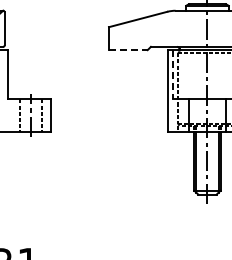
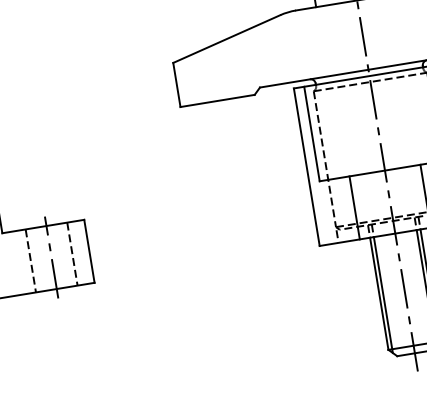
line: (128, 50) -> (218, 101), dashed -> solid
line: (173, 74) -> (311, 133), dashed -> solid

